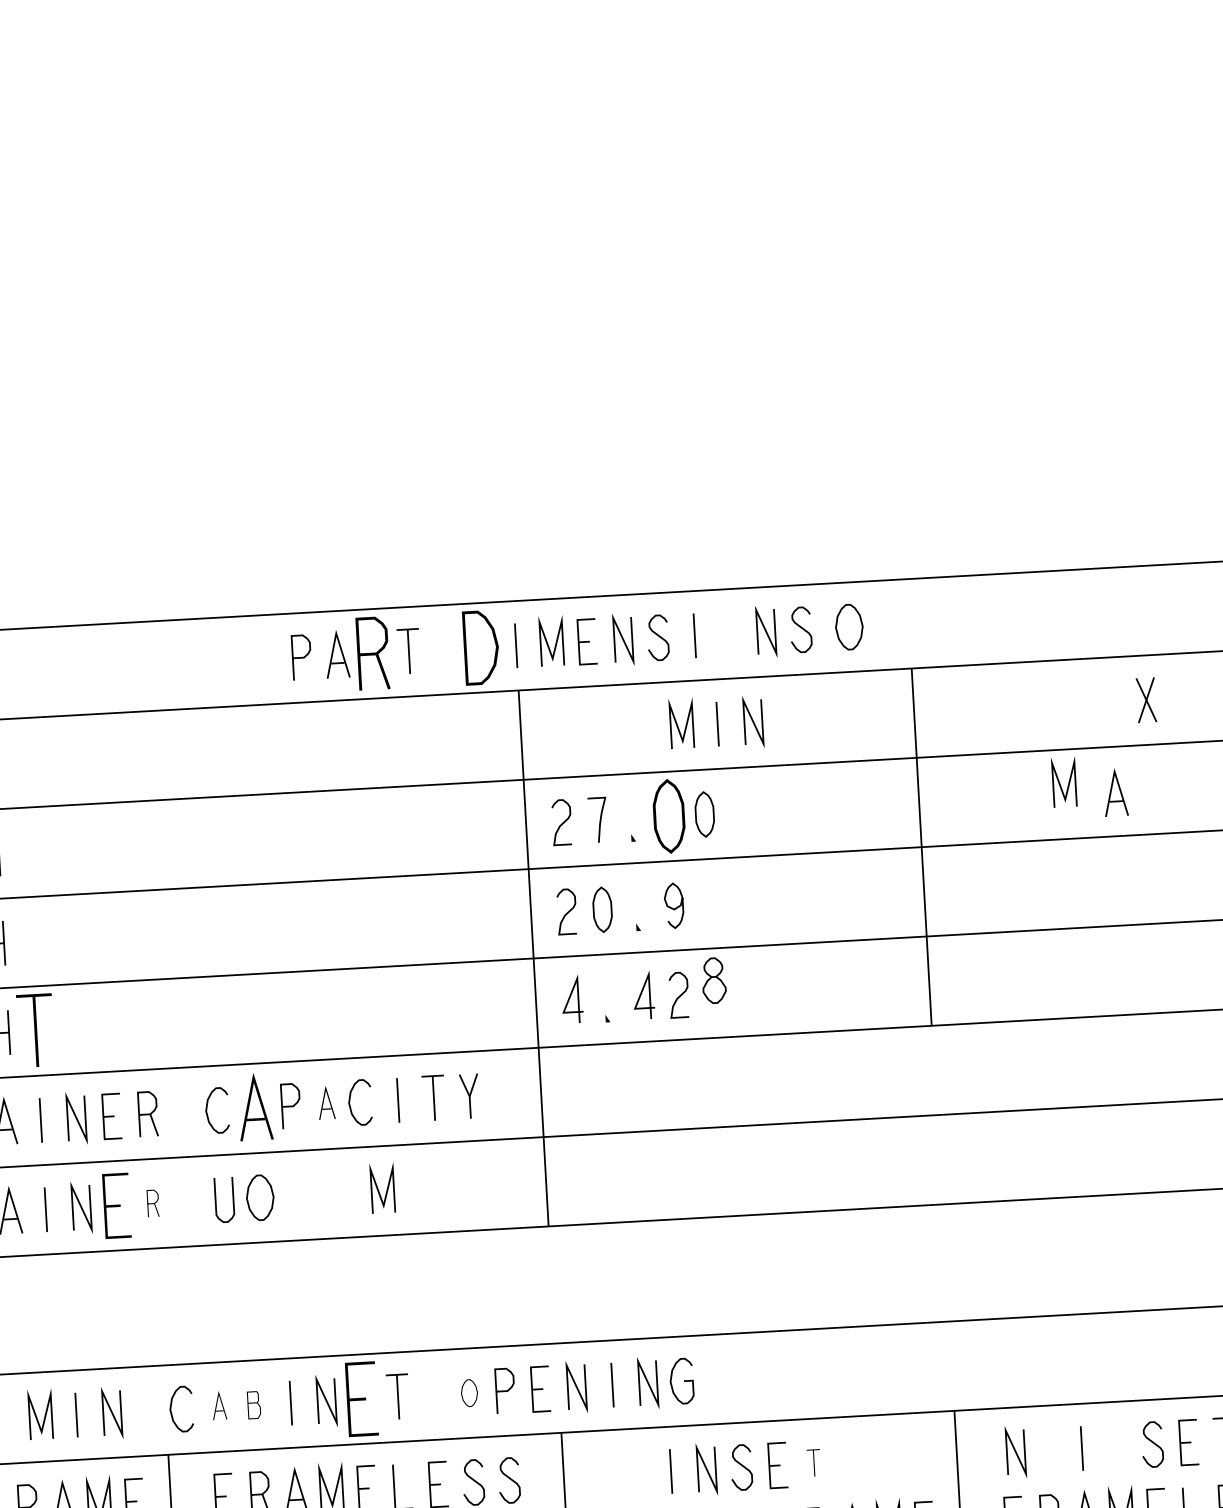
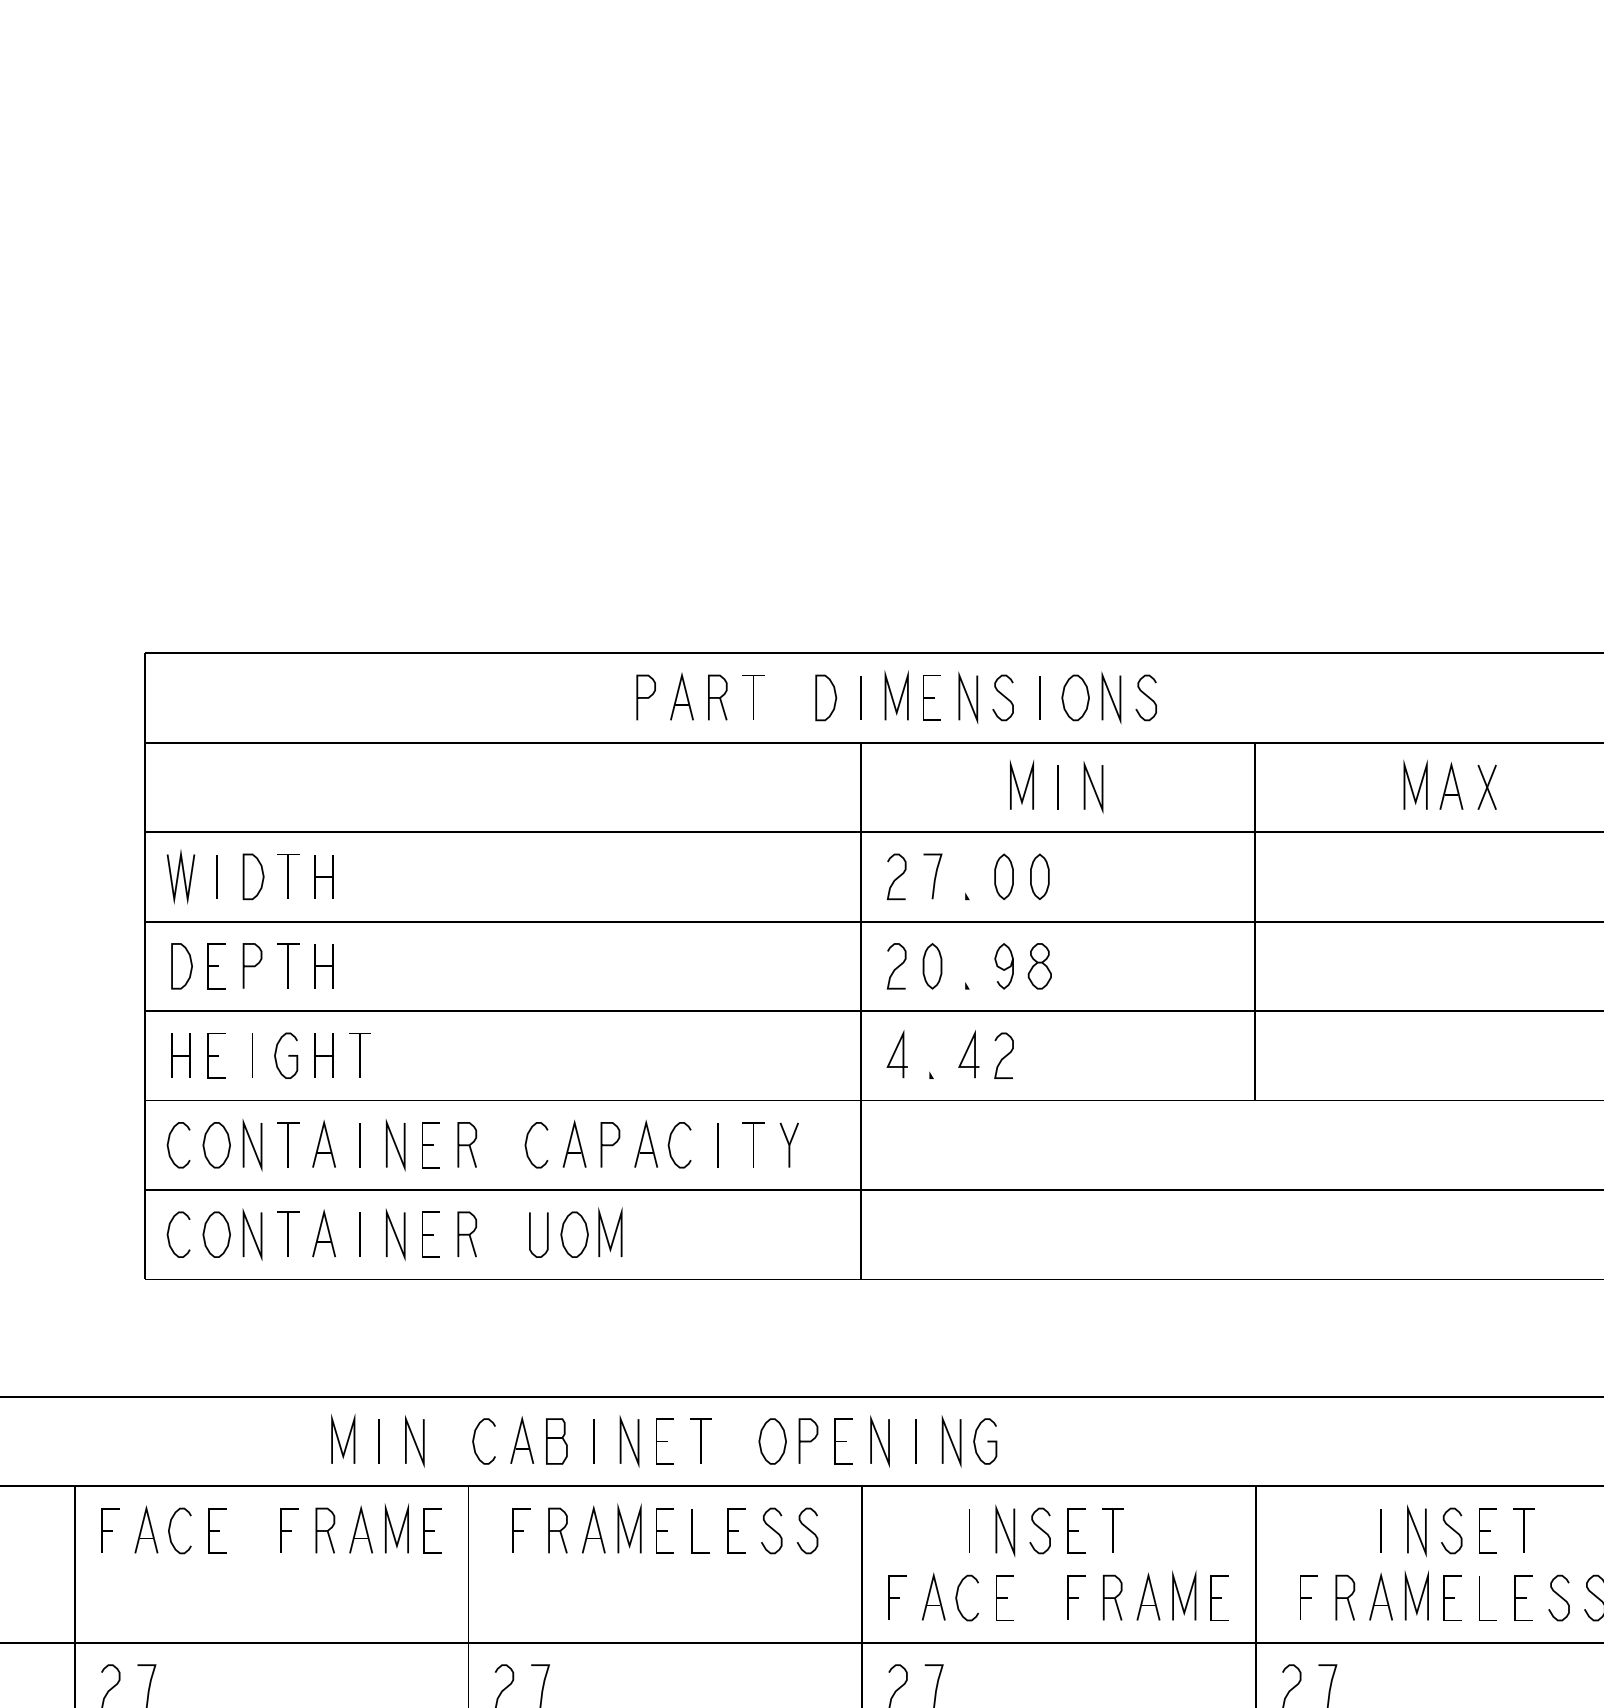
part: (849, 626) -> (1075, 697), moved
part: (481, 647) -> (826, 697), size x0.62
part: (372, 653) -> (717, 697), size x0.62
line: (1060, 782) -> (1411, 784), moved
part: (1115, 792) -> (1451, 785), moved
part: (668, 816) -> (1003, 876), size x0.62
part: (713, 980) -> (1039, 966), moved
part: (35, 1030) -> (359, 1055), size x0.62
part: (325, 1102) -> (645, 1143), size x1.43
part: (255, 1106) -> (574, 1143), size x0.71
line: (378, 1188) -> (606, 1232), moved
part: (153, 1203) -> (467, 1234), size x1.67
part: (116, 1205) -> (430, 1234), size x0.71
part: (469, 1393) -> (772, 1441), size x1.67
part: (361, 1399) -> (664, 1441), size x0.62
part: (219, 1405) -> (522, 1439), size x1.67
part: (253, 1405) -> (556, 1441), size x1.67
line: (1015, 1451) -> (1416, 1530), moved
part: (813, 1463) -> (1112, 1530), size x1.67

